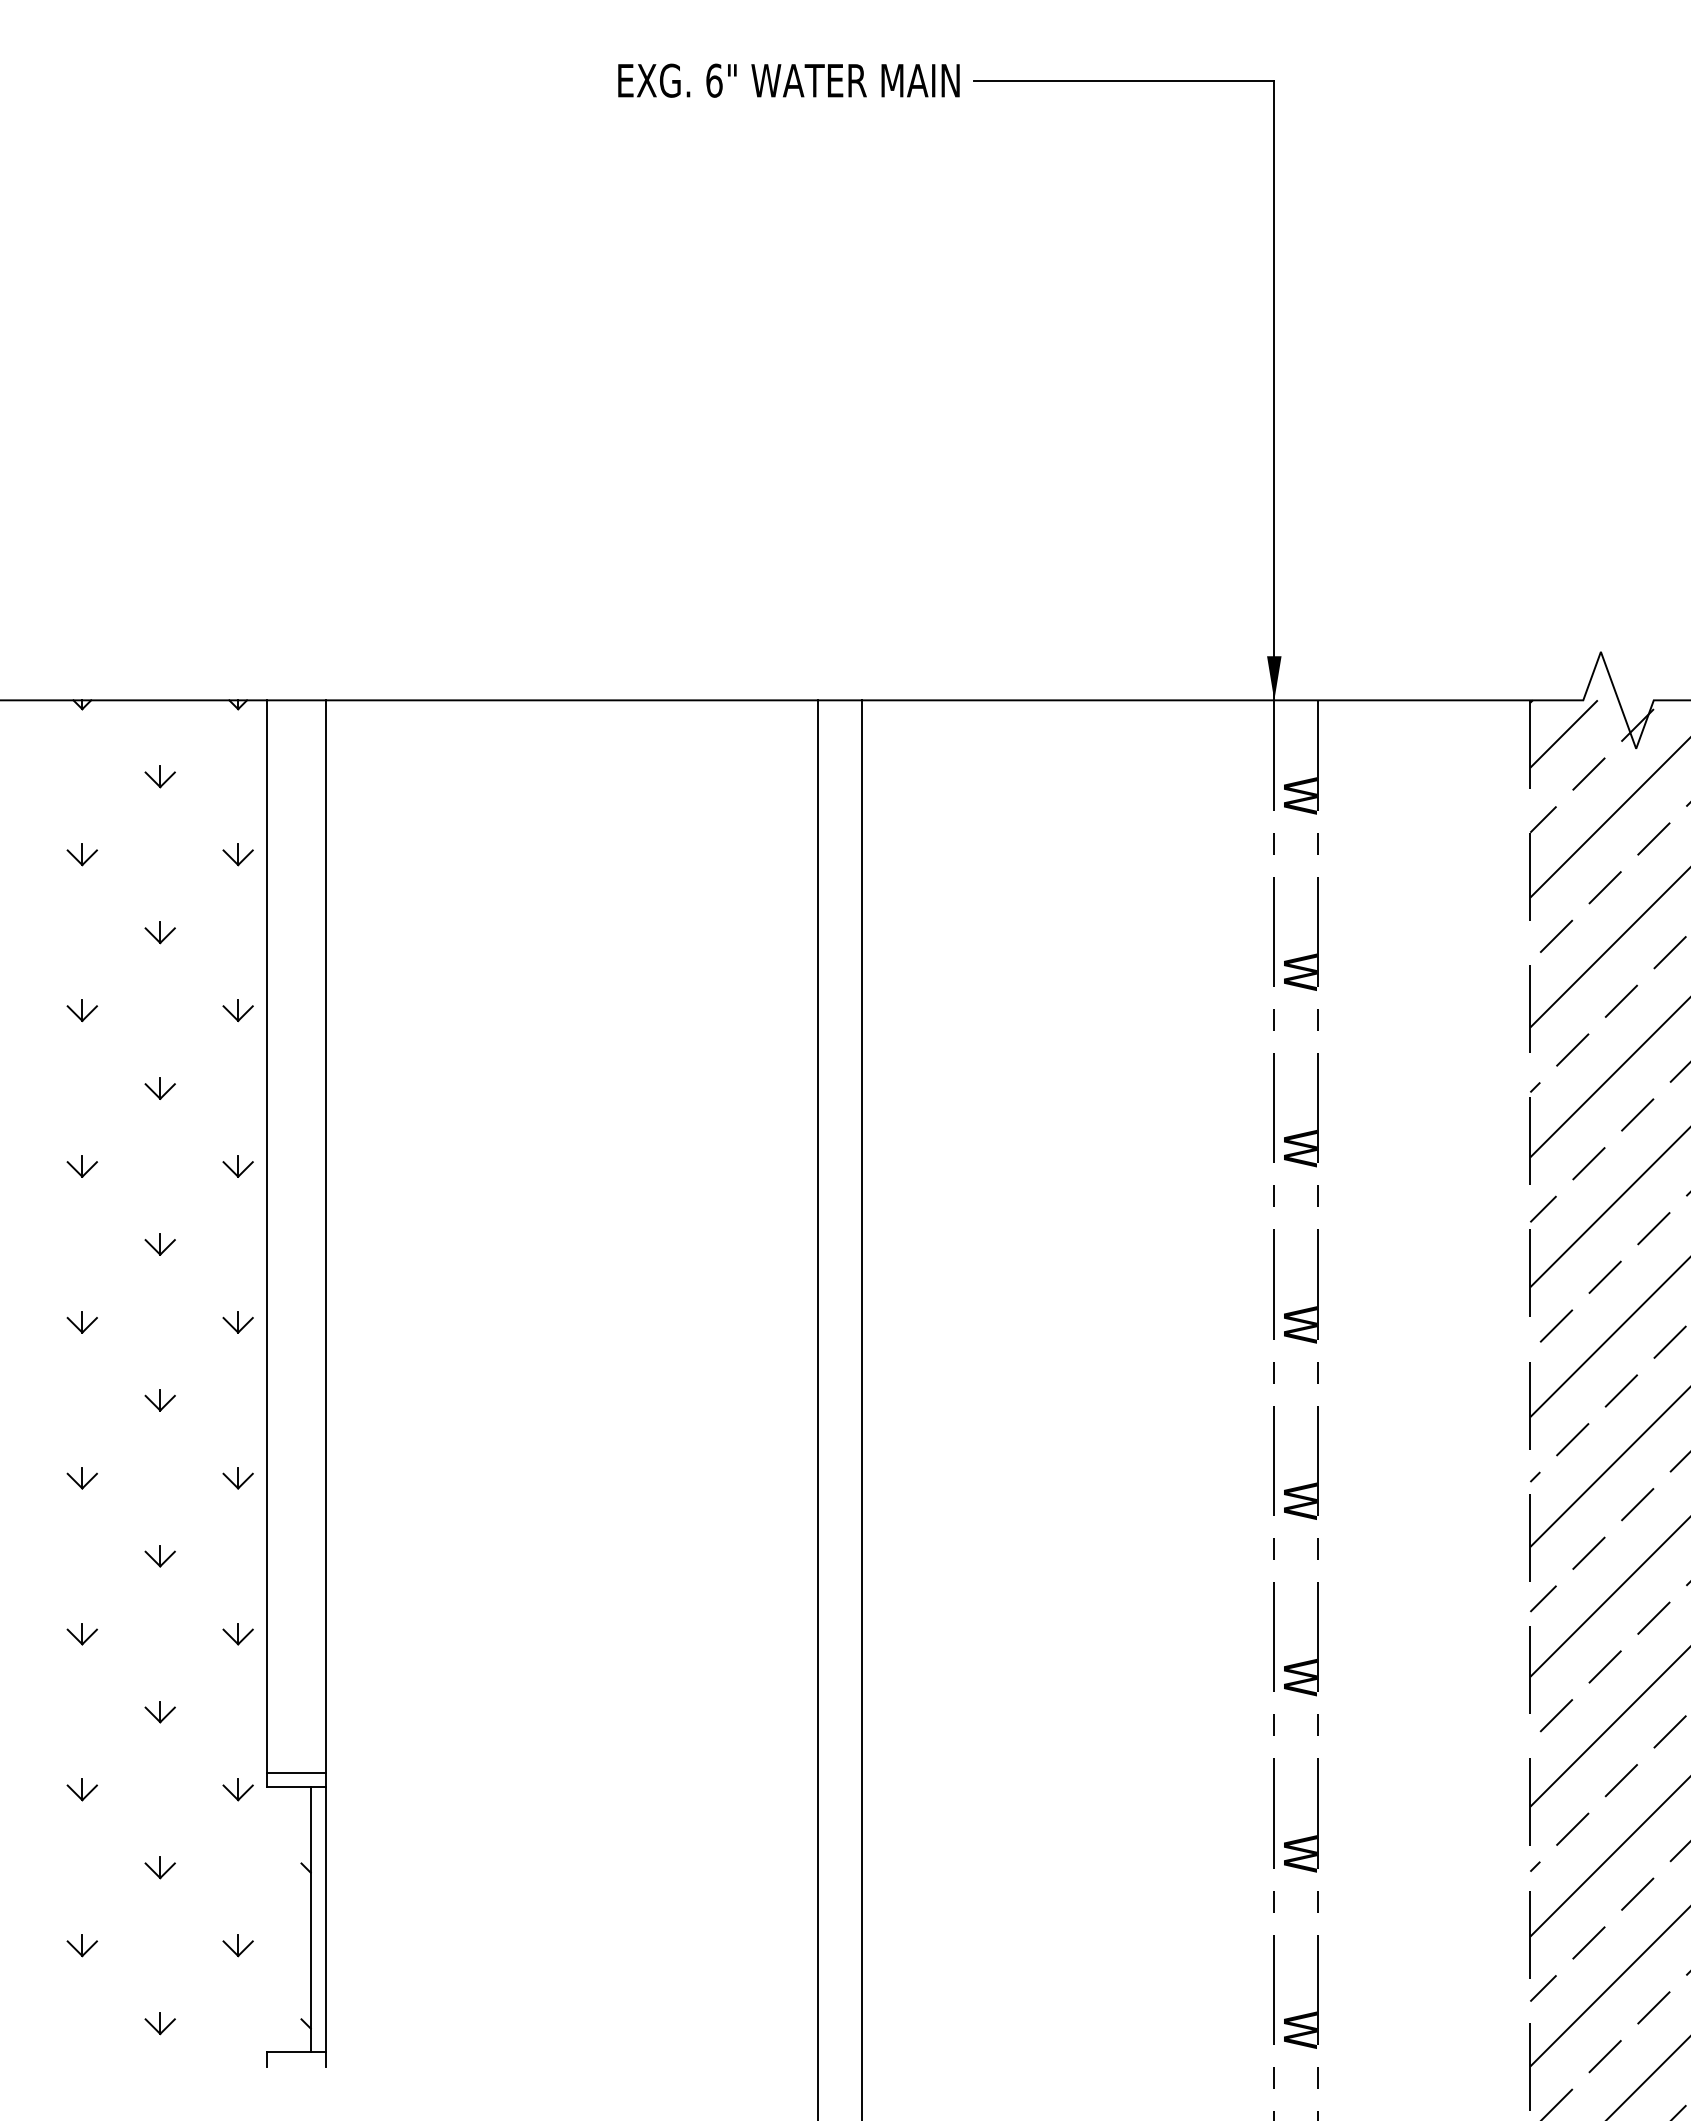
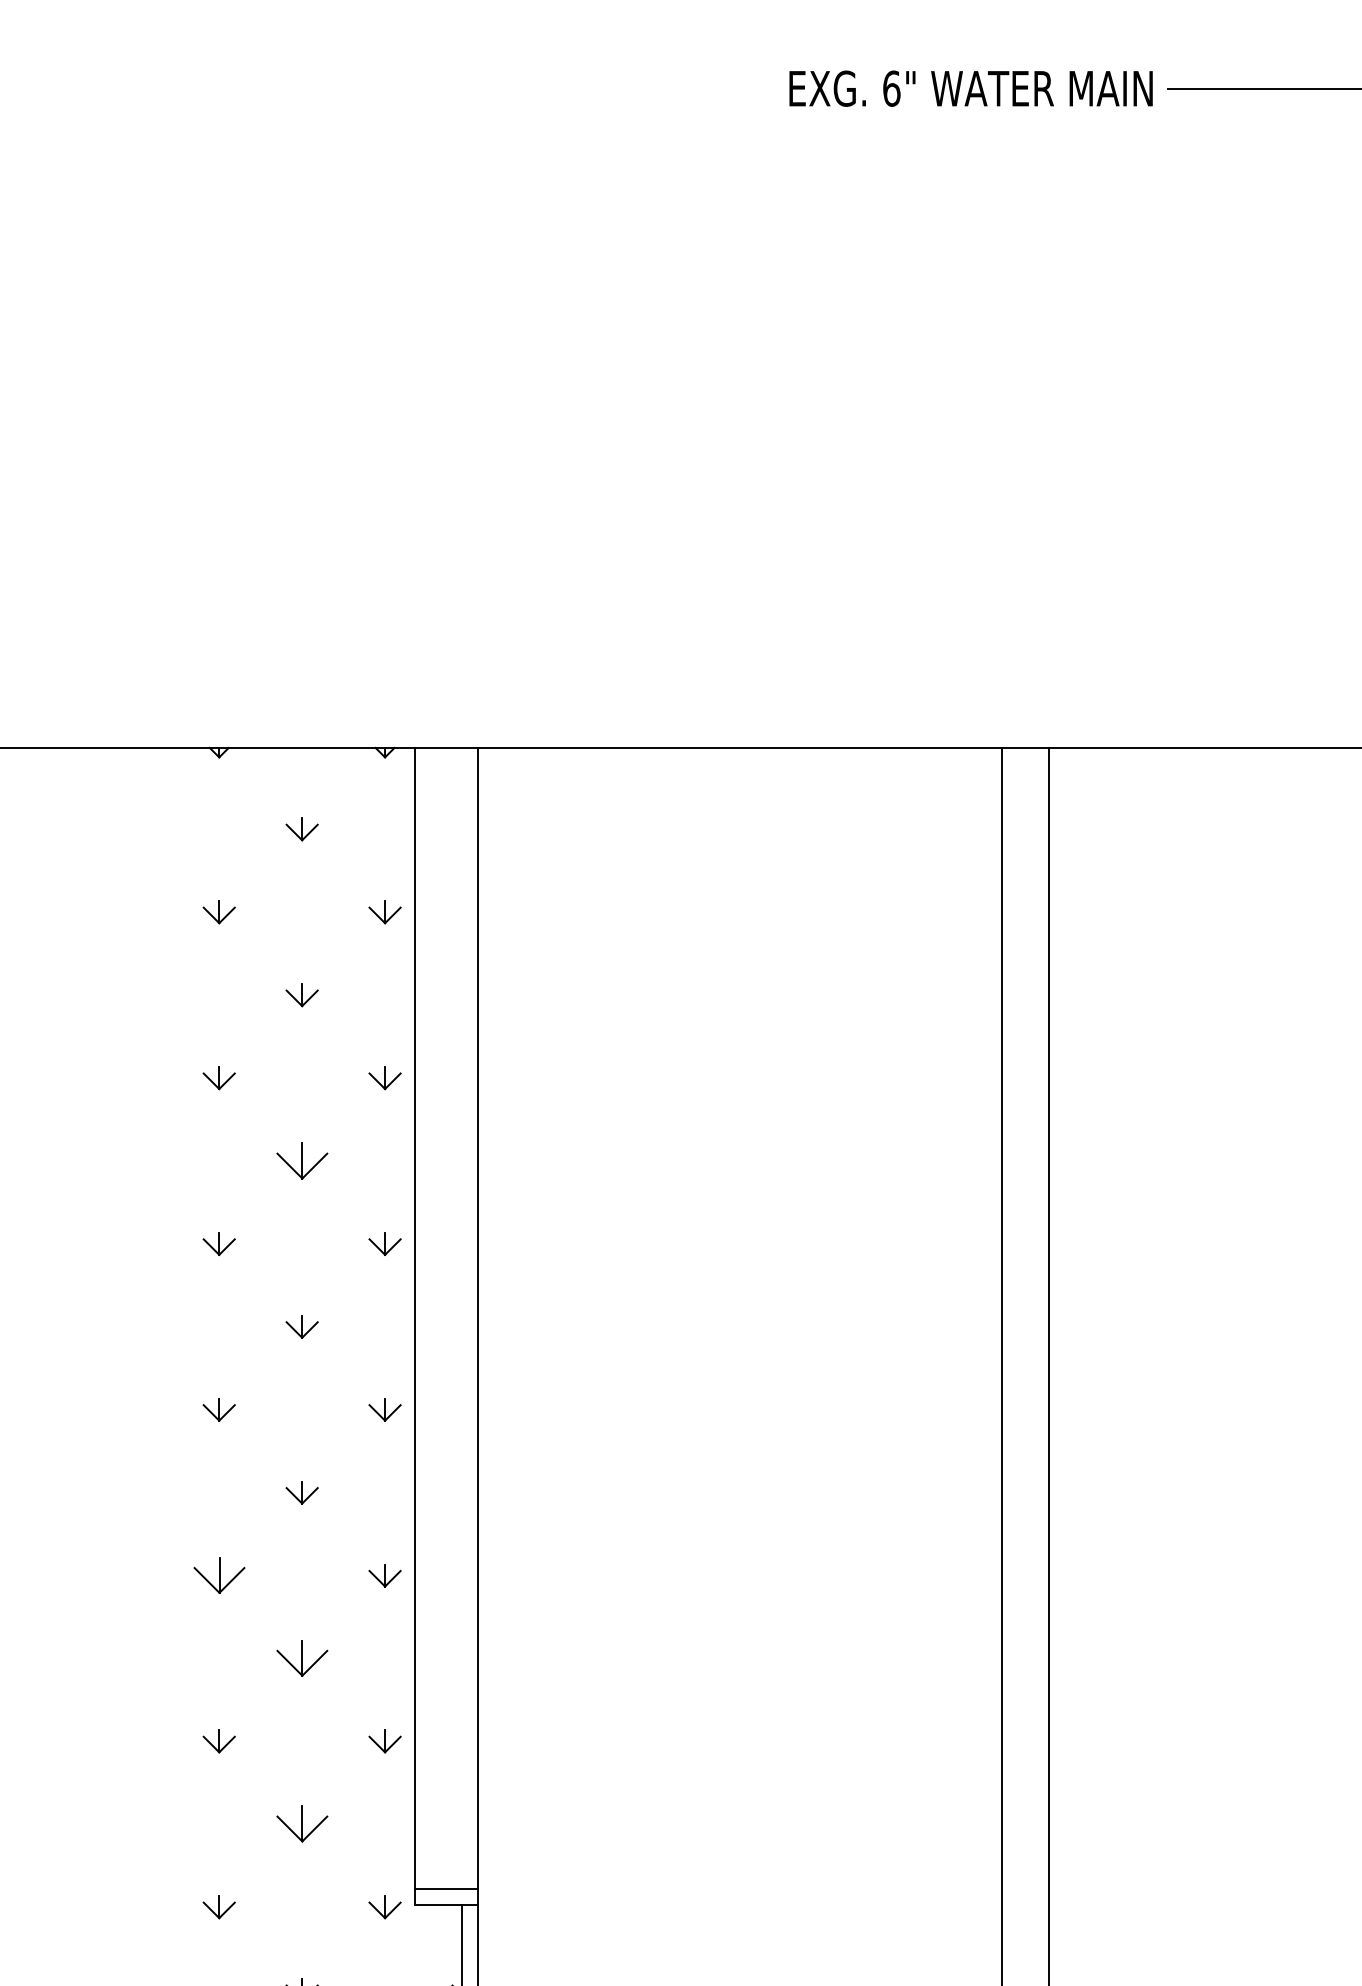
part: (159, 1088) -> (301, 1160), size x1.6
part: (81, 1478) -> (218, 1575), size x1.6
part: (159, 1556) -> (301, 1658), size x1.6
part: (159, 1712) -> (301, 1824), size x1.6

